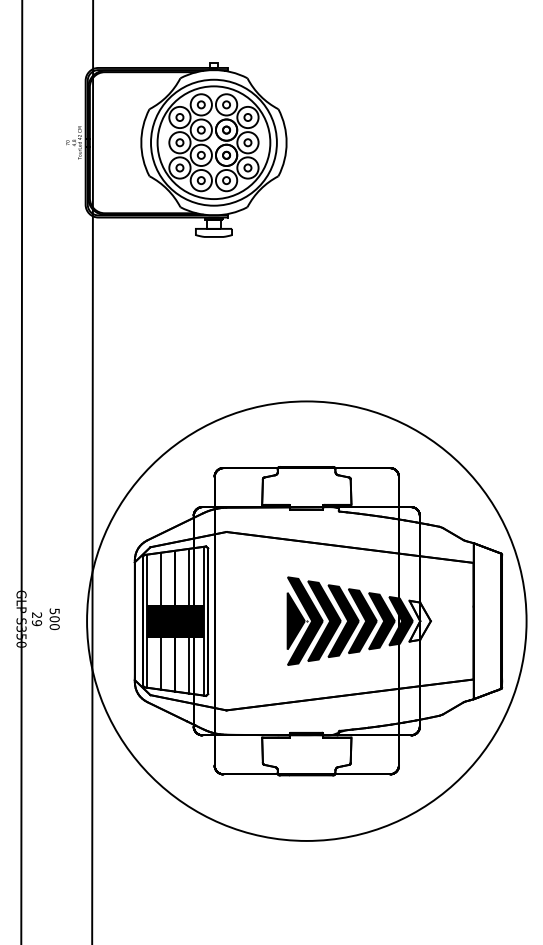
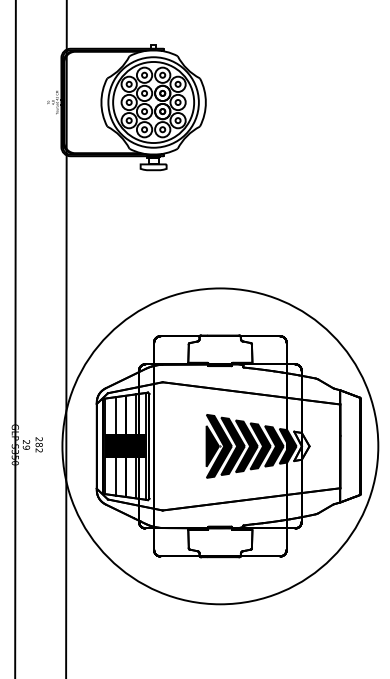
text: (54, 619) -> (39, 445), 500 -> 282

